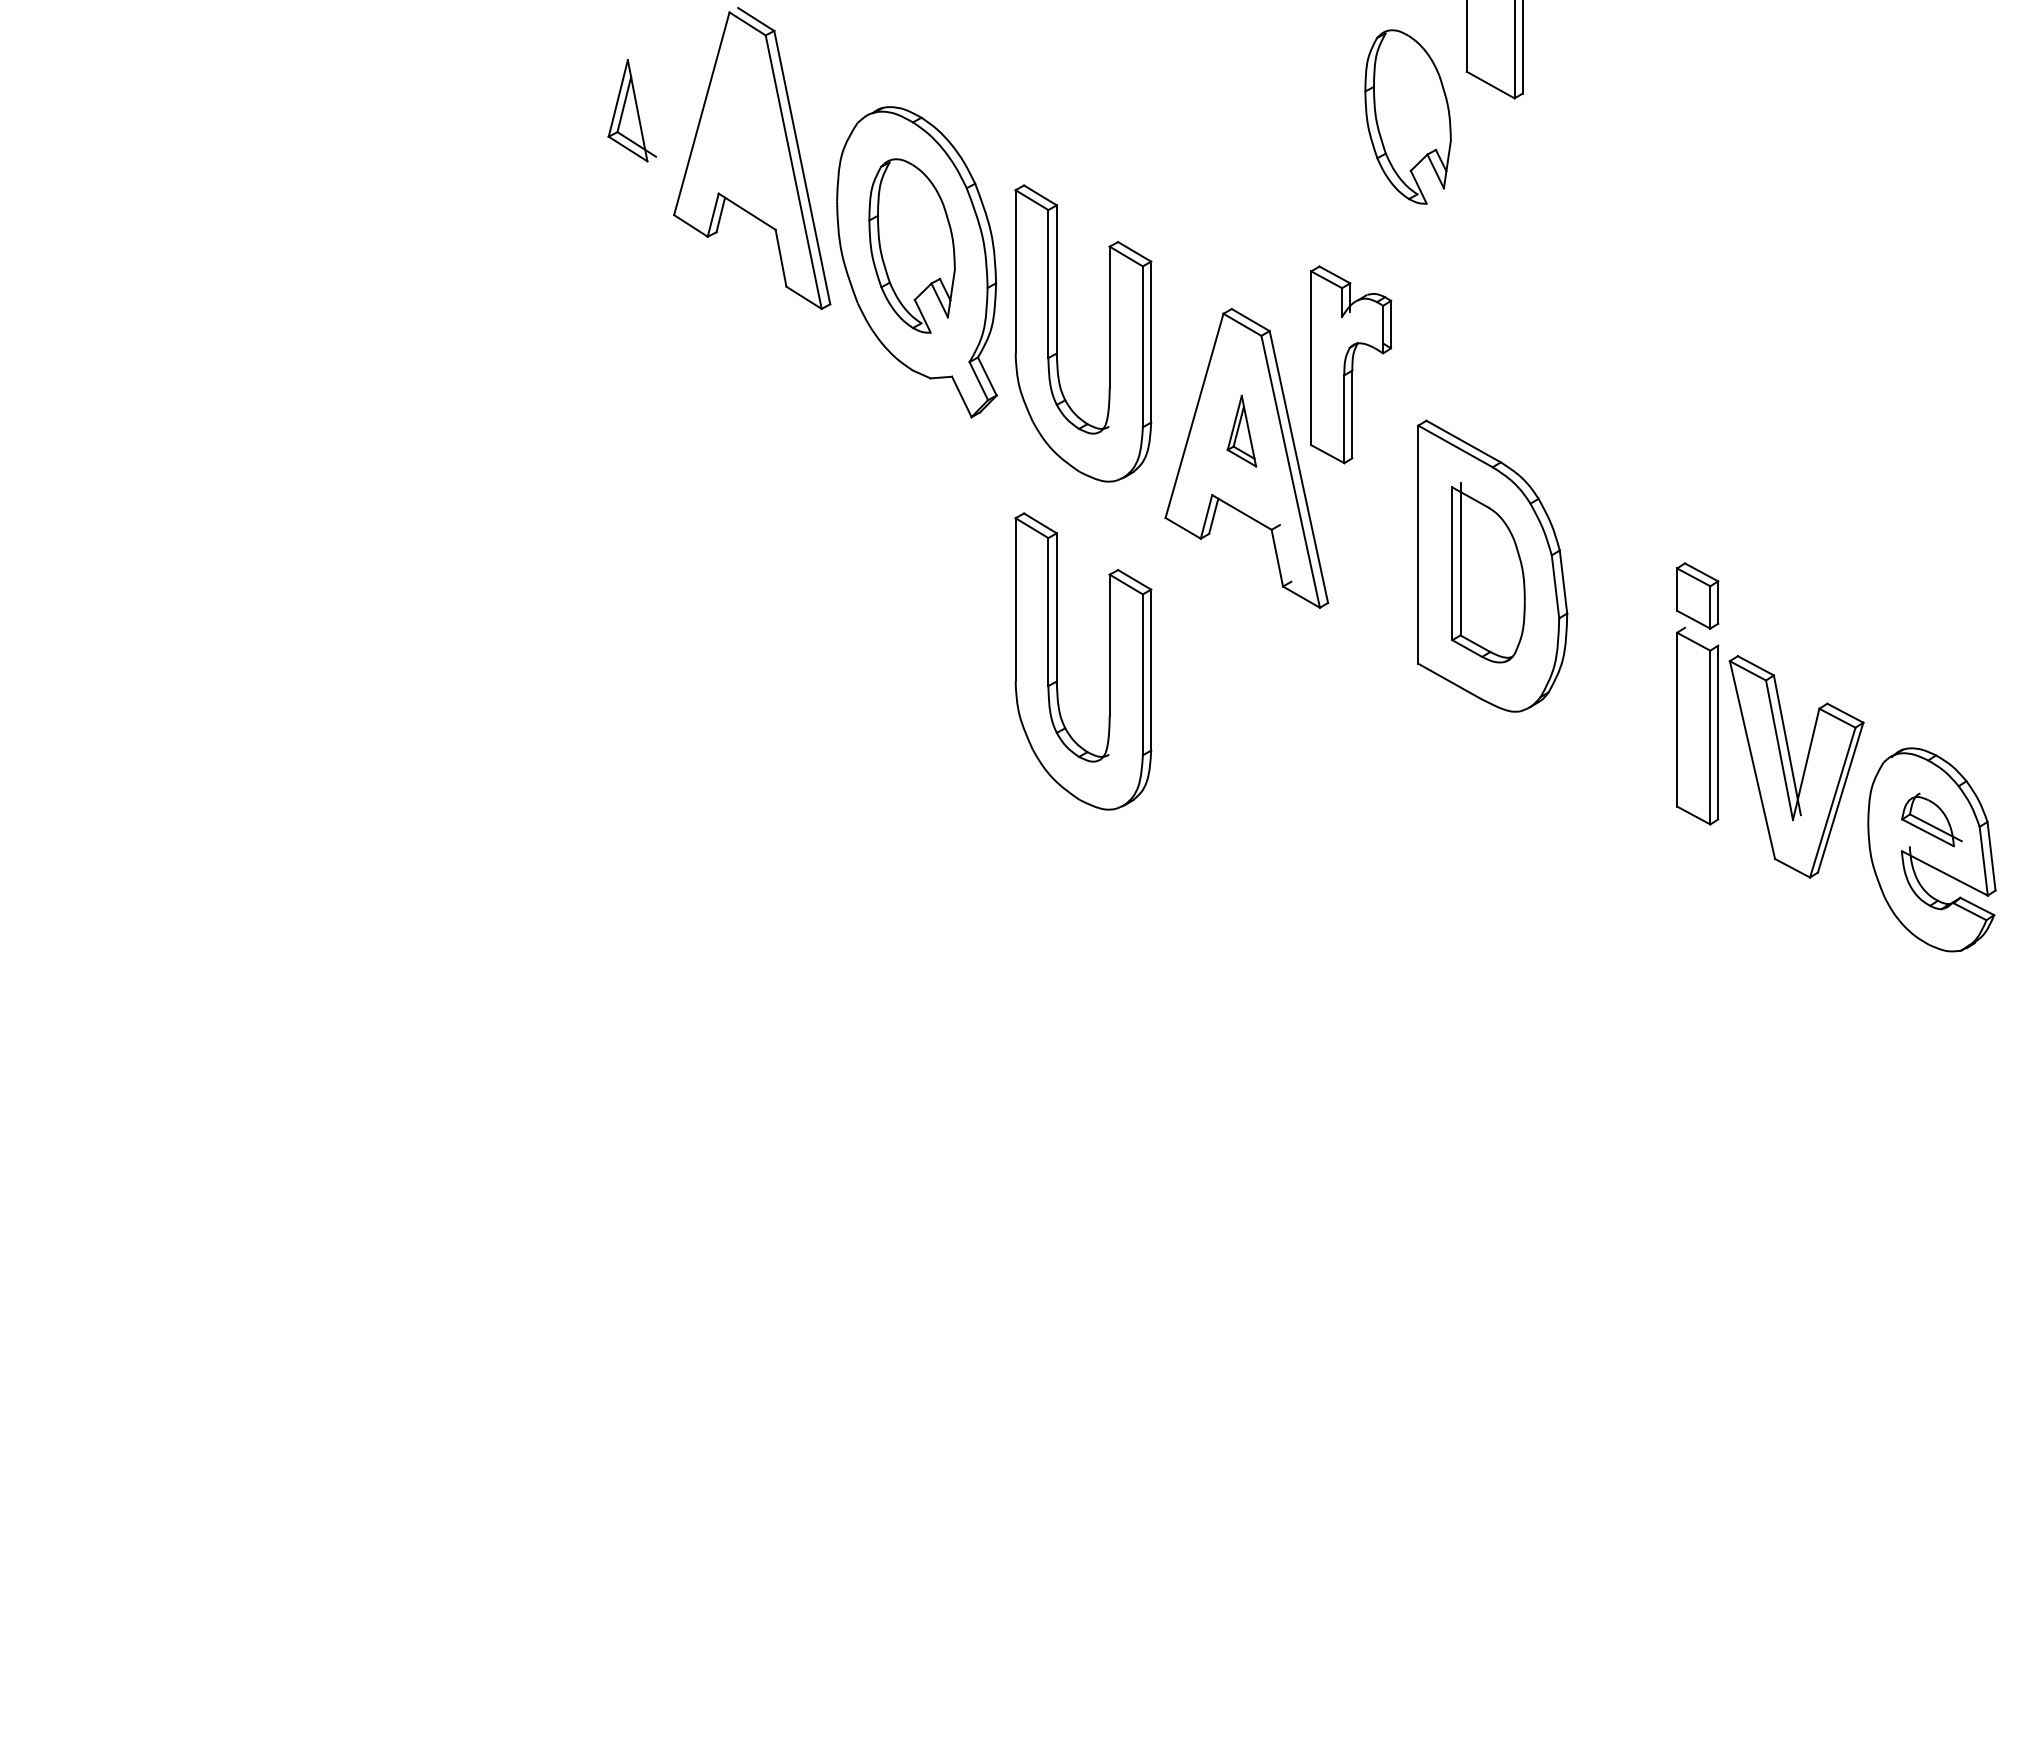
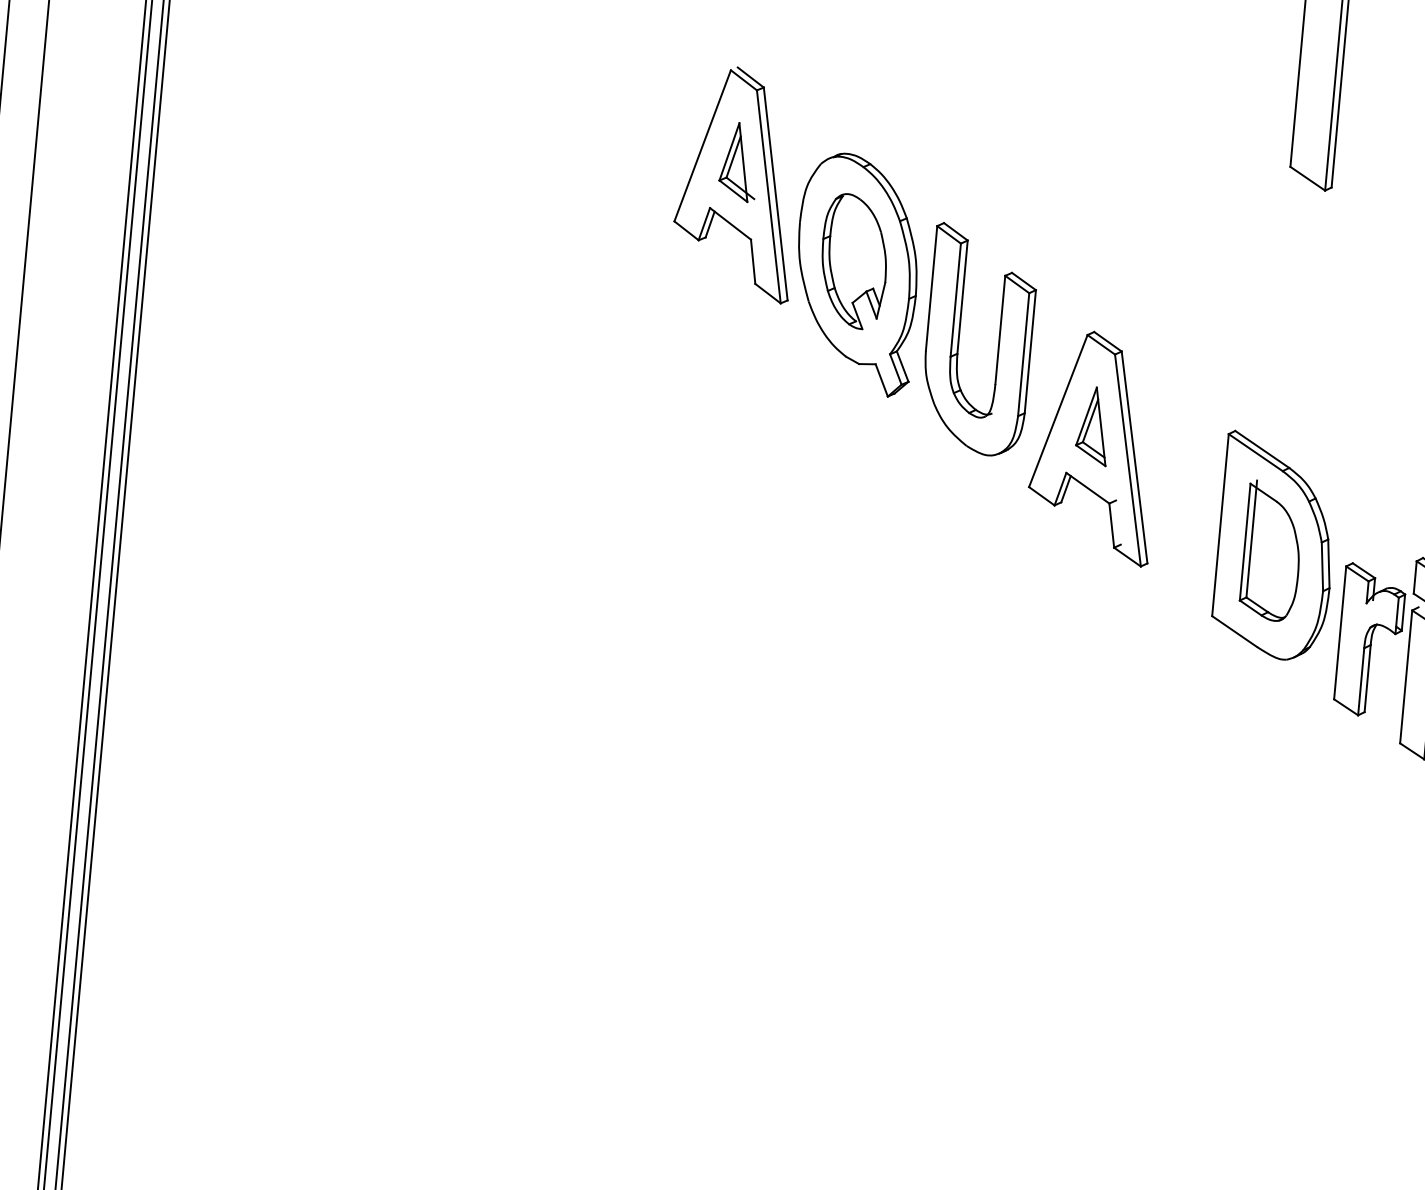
part: (632, 110) -> (739, 162), moved
part: (1407, 116) -> (1242, 197), removed
part: (1351, 364) -> (1370, 640), moved
part: (1241, 430) -> (1093, 425), size x1.43
part: (1057, 661) -> (936, 589), removed

